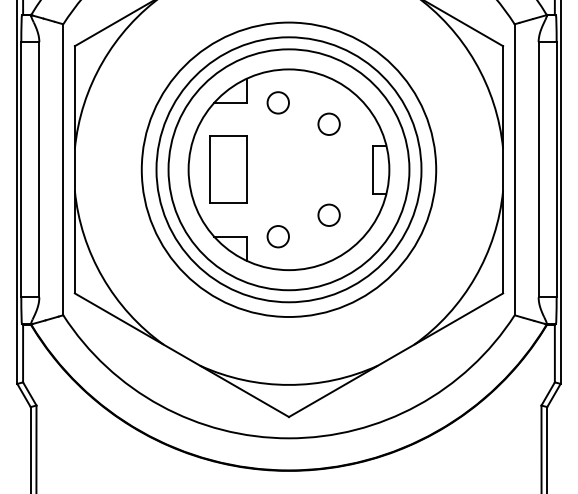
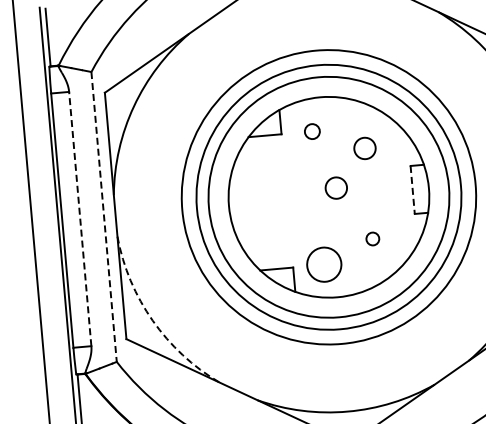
circle: (277, 102) -> (311, 131), size x0.7
circle: (296, 160) -> (335, 187), added
line: (39, 169) -> (80, 218), solid -> dashed
part: (228, 169) -> (268, 202), removed
line: (63, 170) -> (104, 217), solid -> dashed
line: (373, 170) -> (413, 190), solid -> dashed
circle: (328, 214) -> (372, 238), size x0.6
circle: (277, 236) -> (323, 264), size x1.6
arc: (102, 277) -> (152, 320), solid -> dashed

